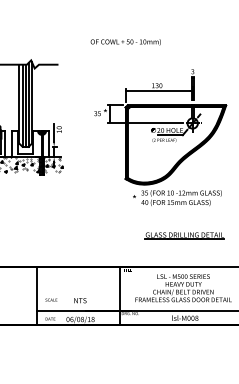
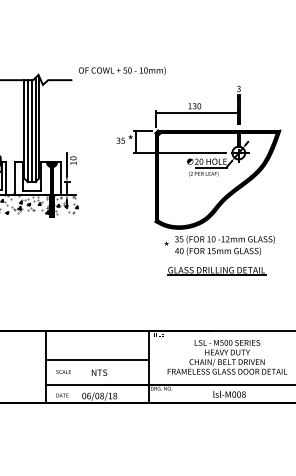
text: (125, 42) -> (121, 71), moved
part: (184, 235) -> (216, 270), moved
line: (78, 290) -> (97, 360), added

